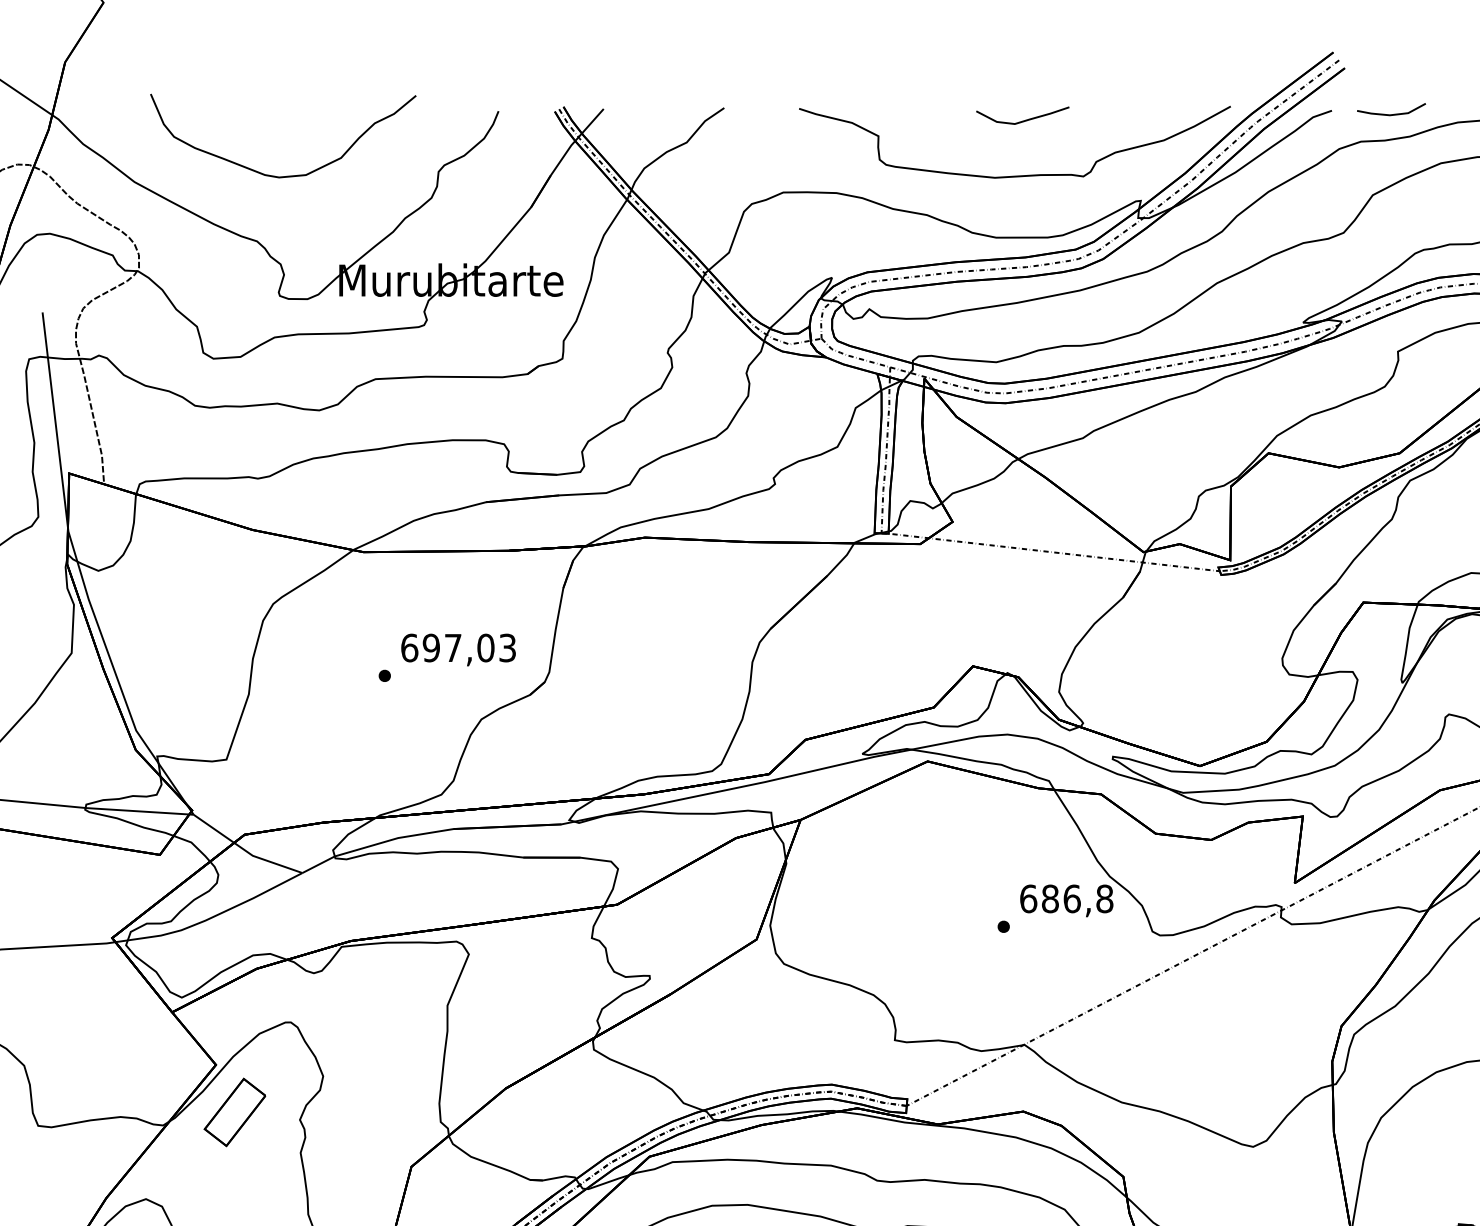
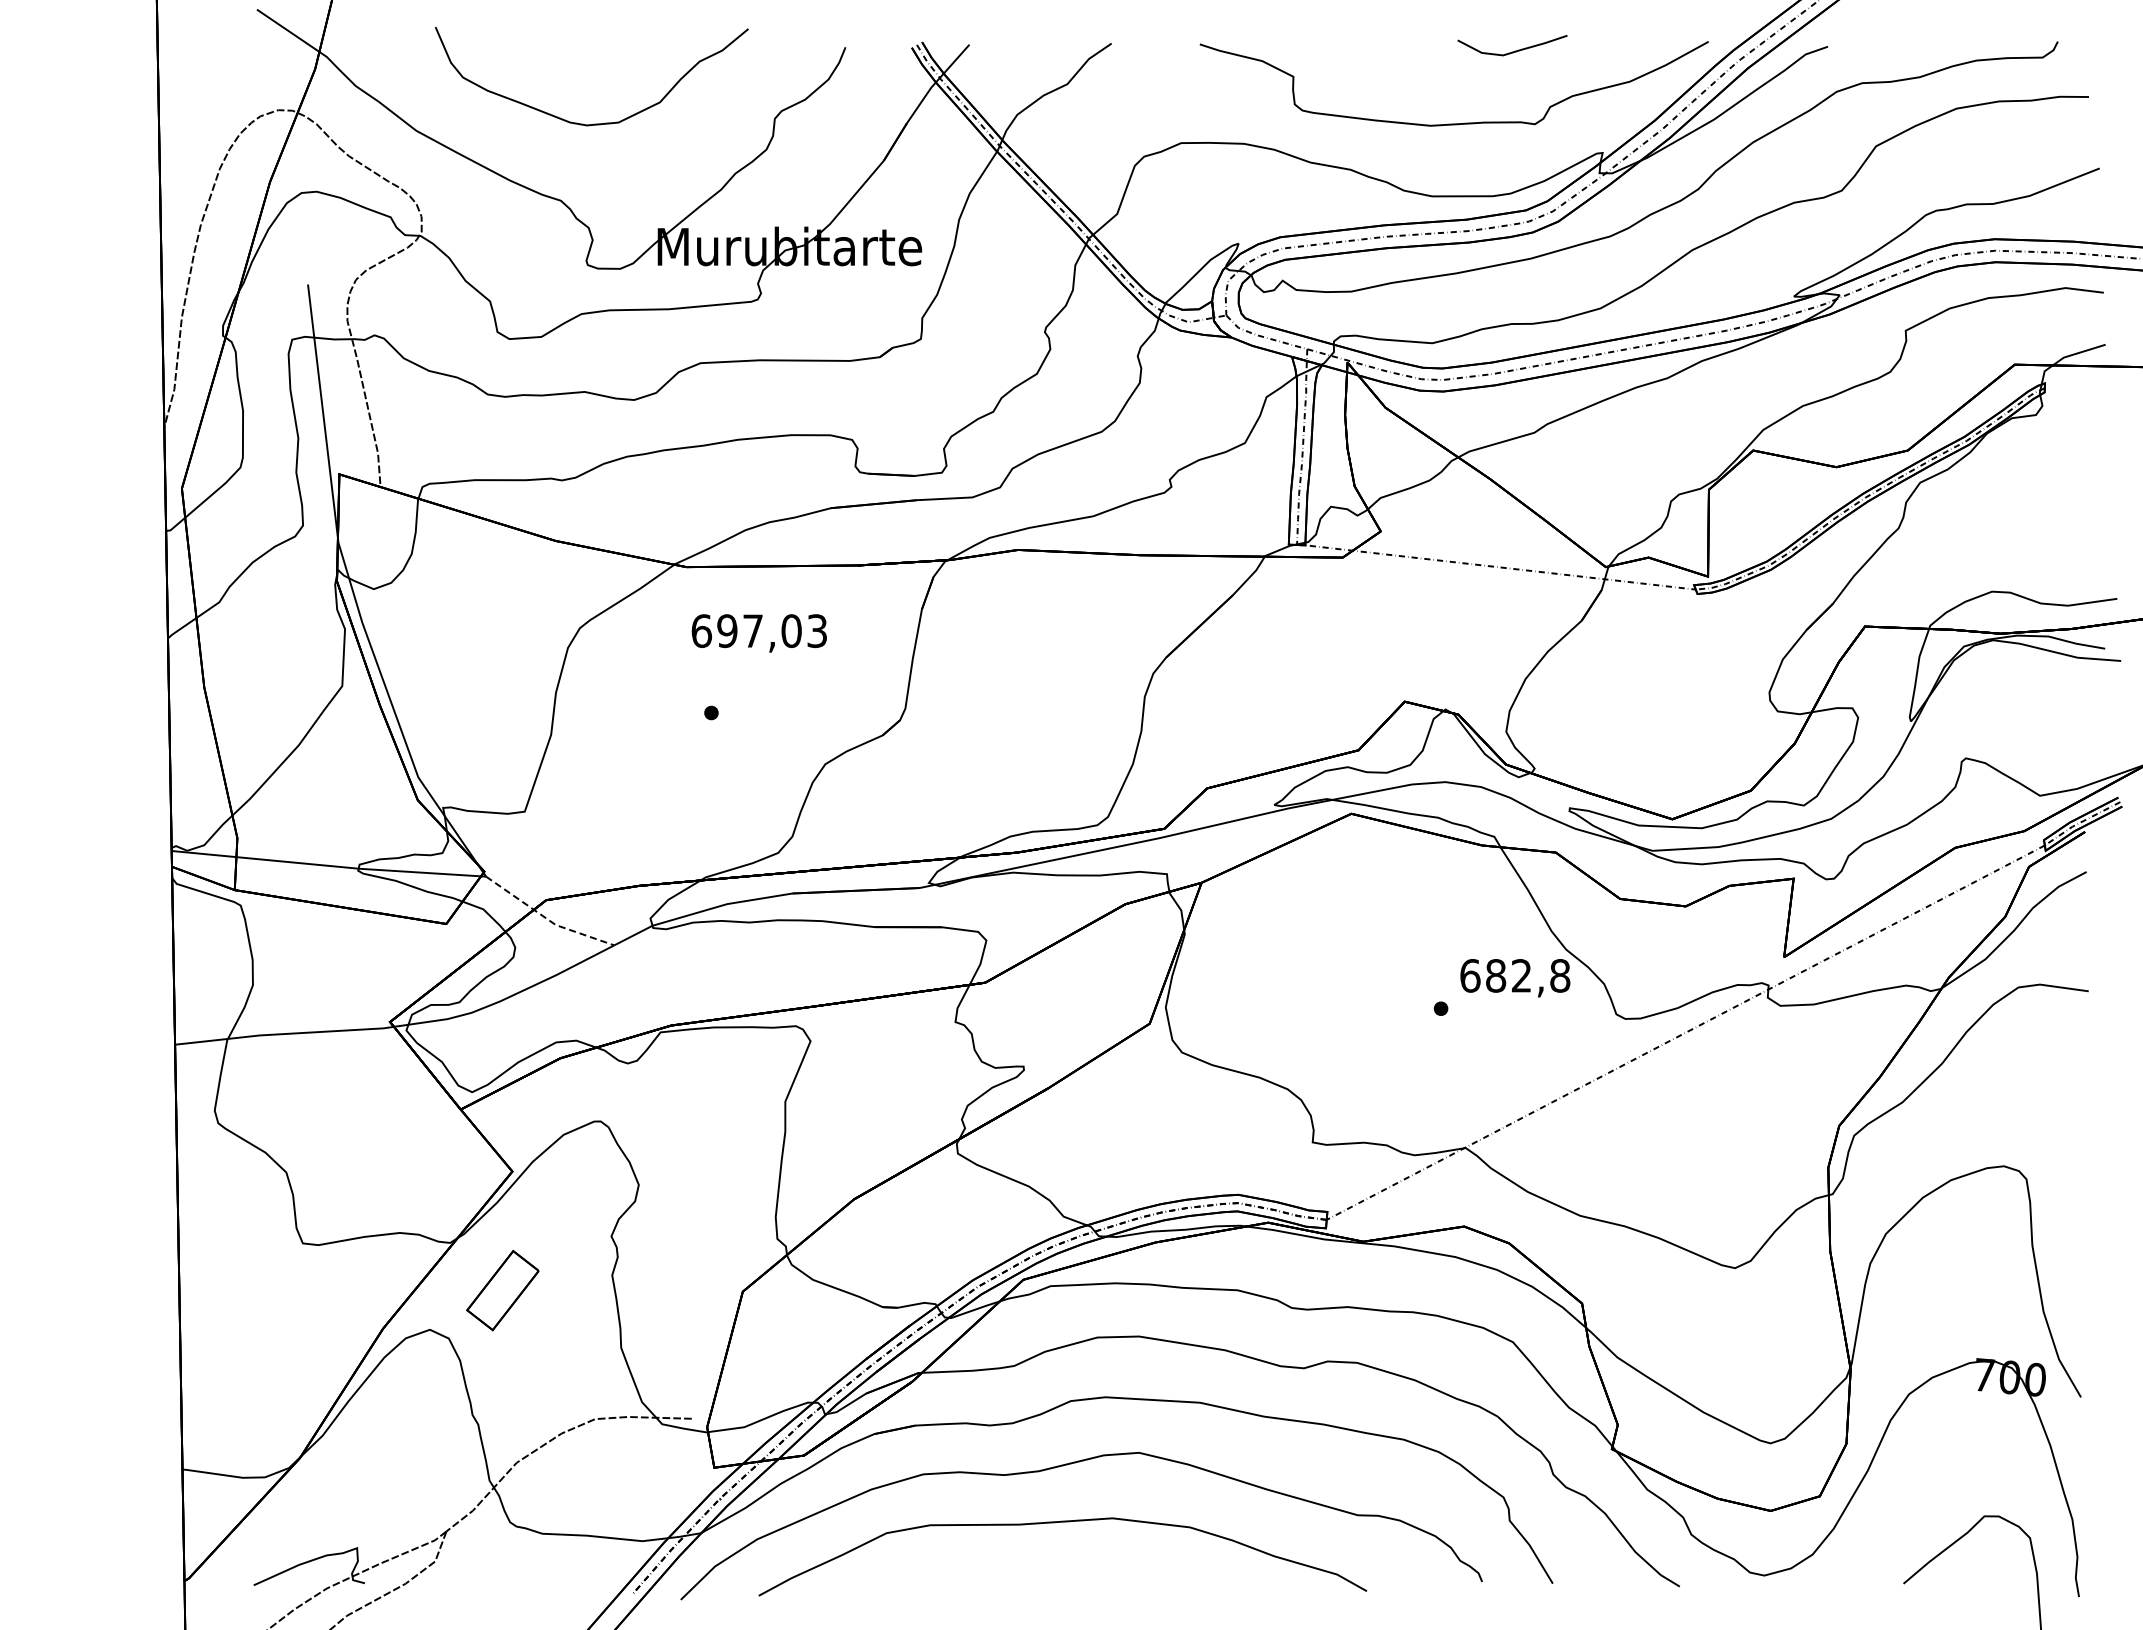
line: (1392, 113) -> (1899, 50), removed
curve: (1025, 119) -> (1515, 50), moved
text: (457, 650) -> (758, 633), moved
line: (244, 850) -> (546, 918), solid -> dashed
text: (1071, 898) -> (1521, 975), 686,8 -> 682,8
part: (234, 1112) -> (502, 1290), moved

